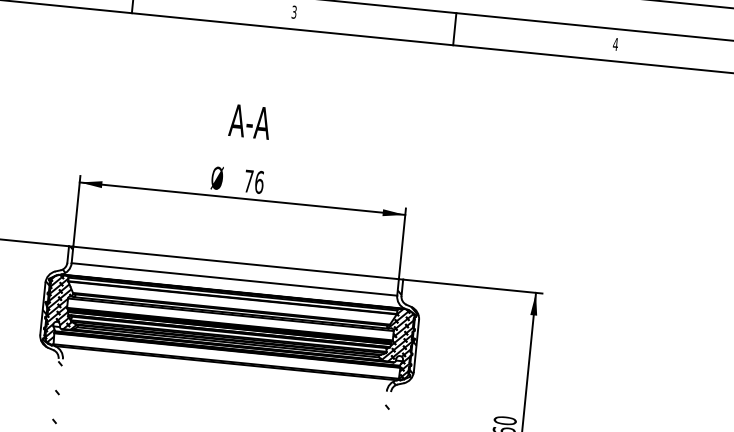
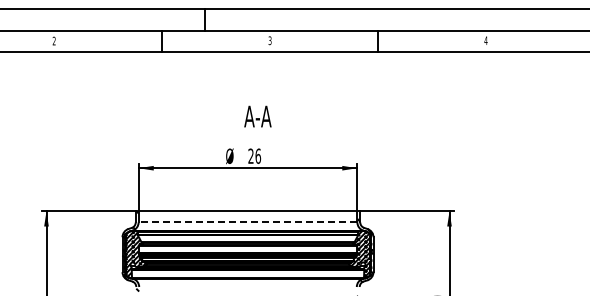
text: (249, 121) -> (257, 116), moved
text: (248, 180) -> (250, 155), 76 -> 26
line: (233, 279) -> (247, 222), solid -> dashed

